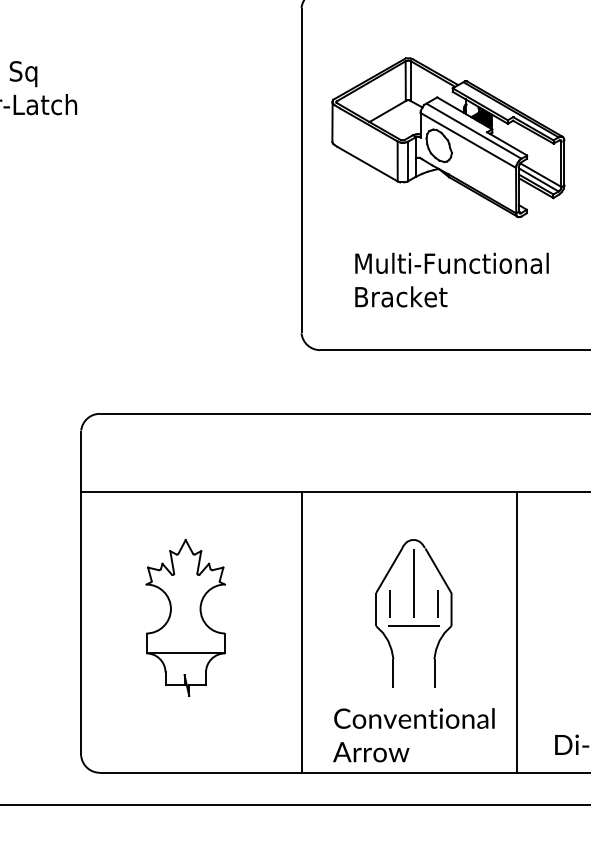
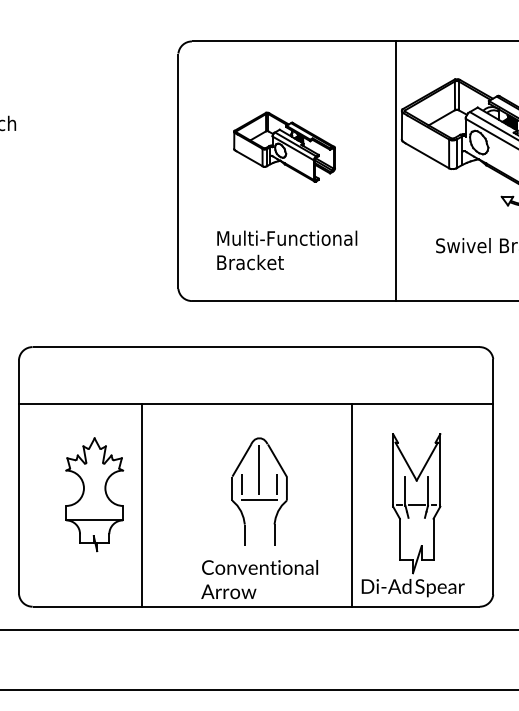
part: (448, 136) -> (284, 146), size x0.6
line: (301, 631) -> (142, 504), moved
line: (515, 631) -> (351, 504), moved

